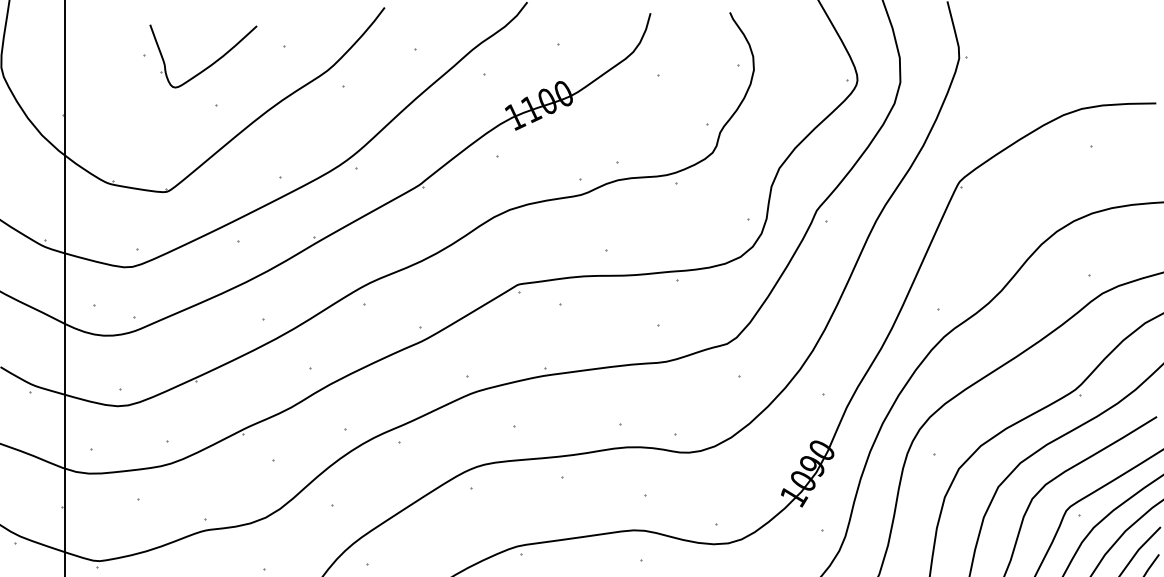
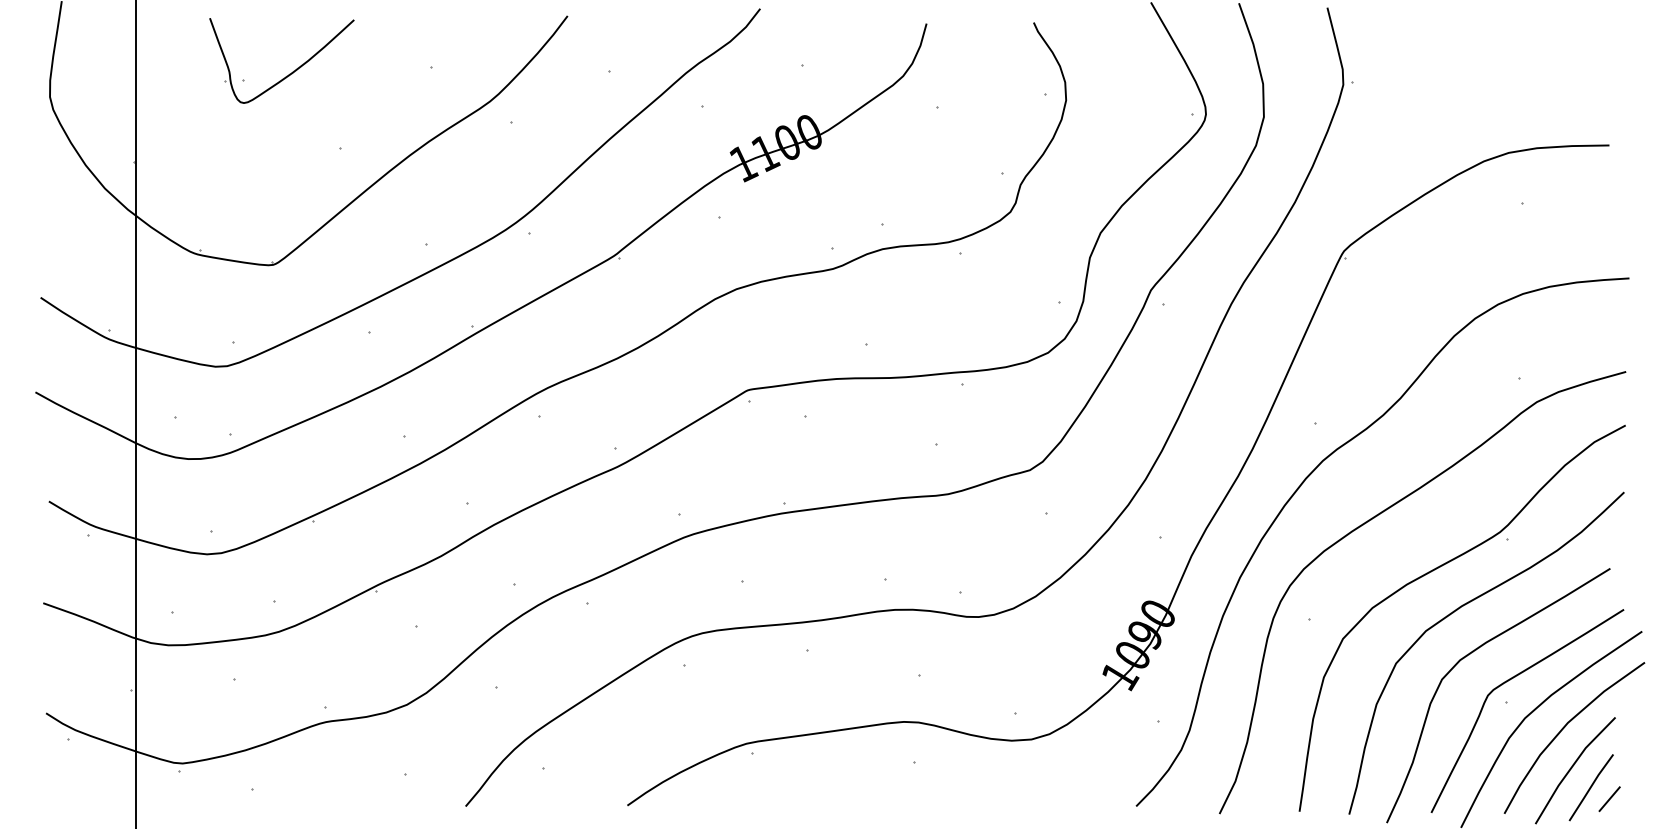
part: (209, 65) -> (289, 73), moved

